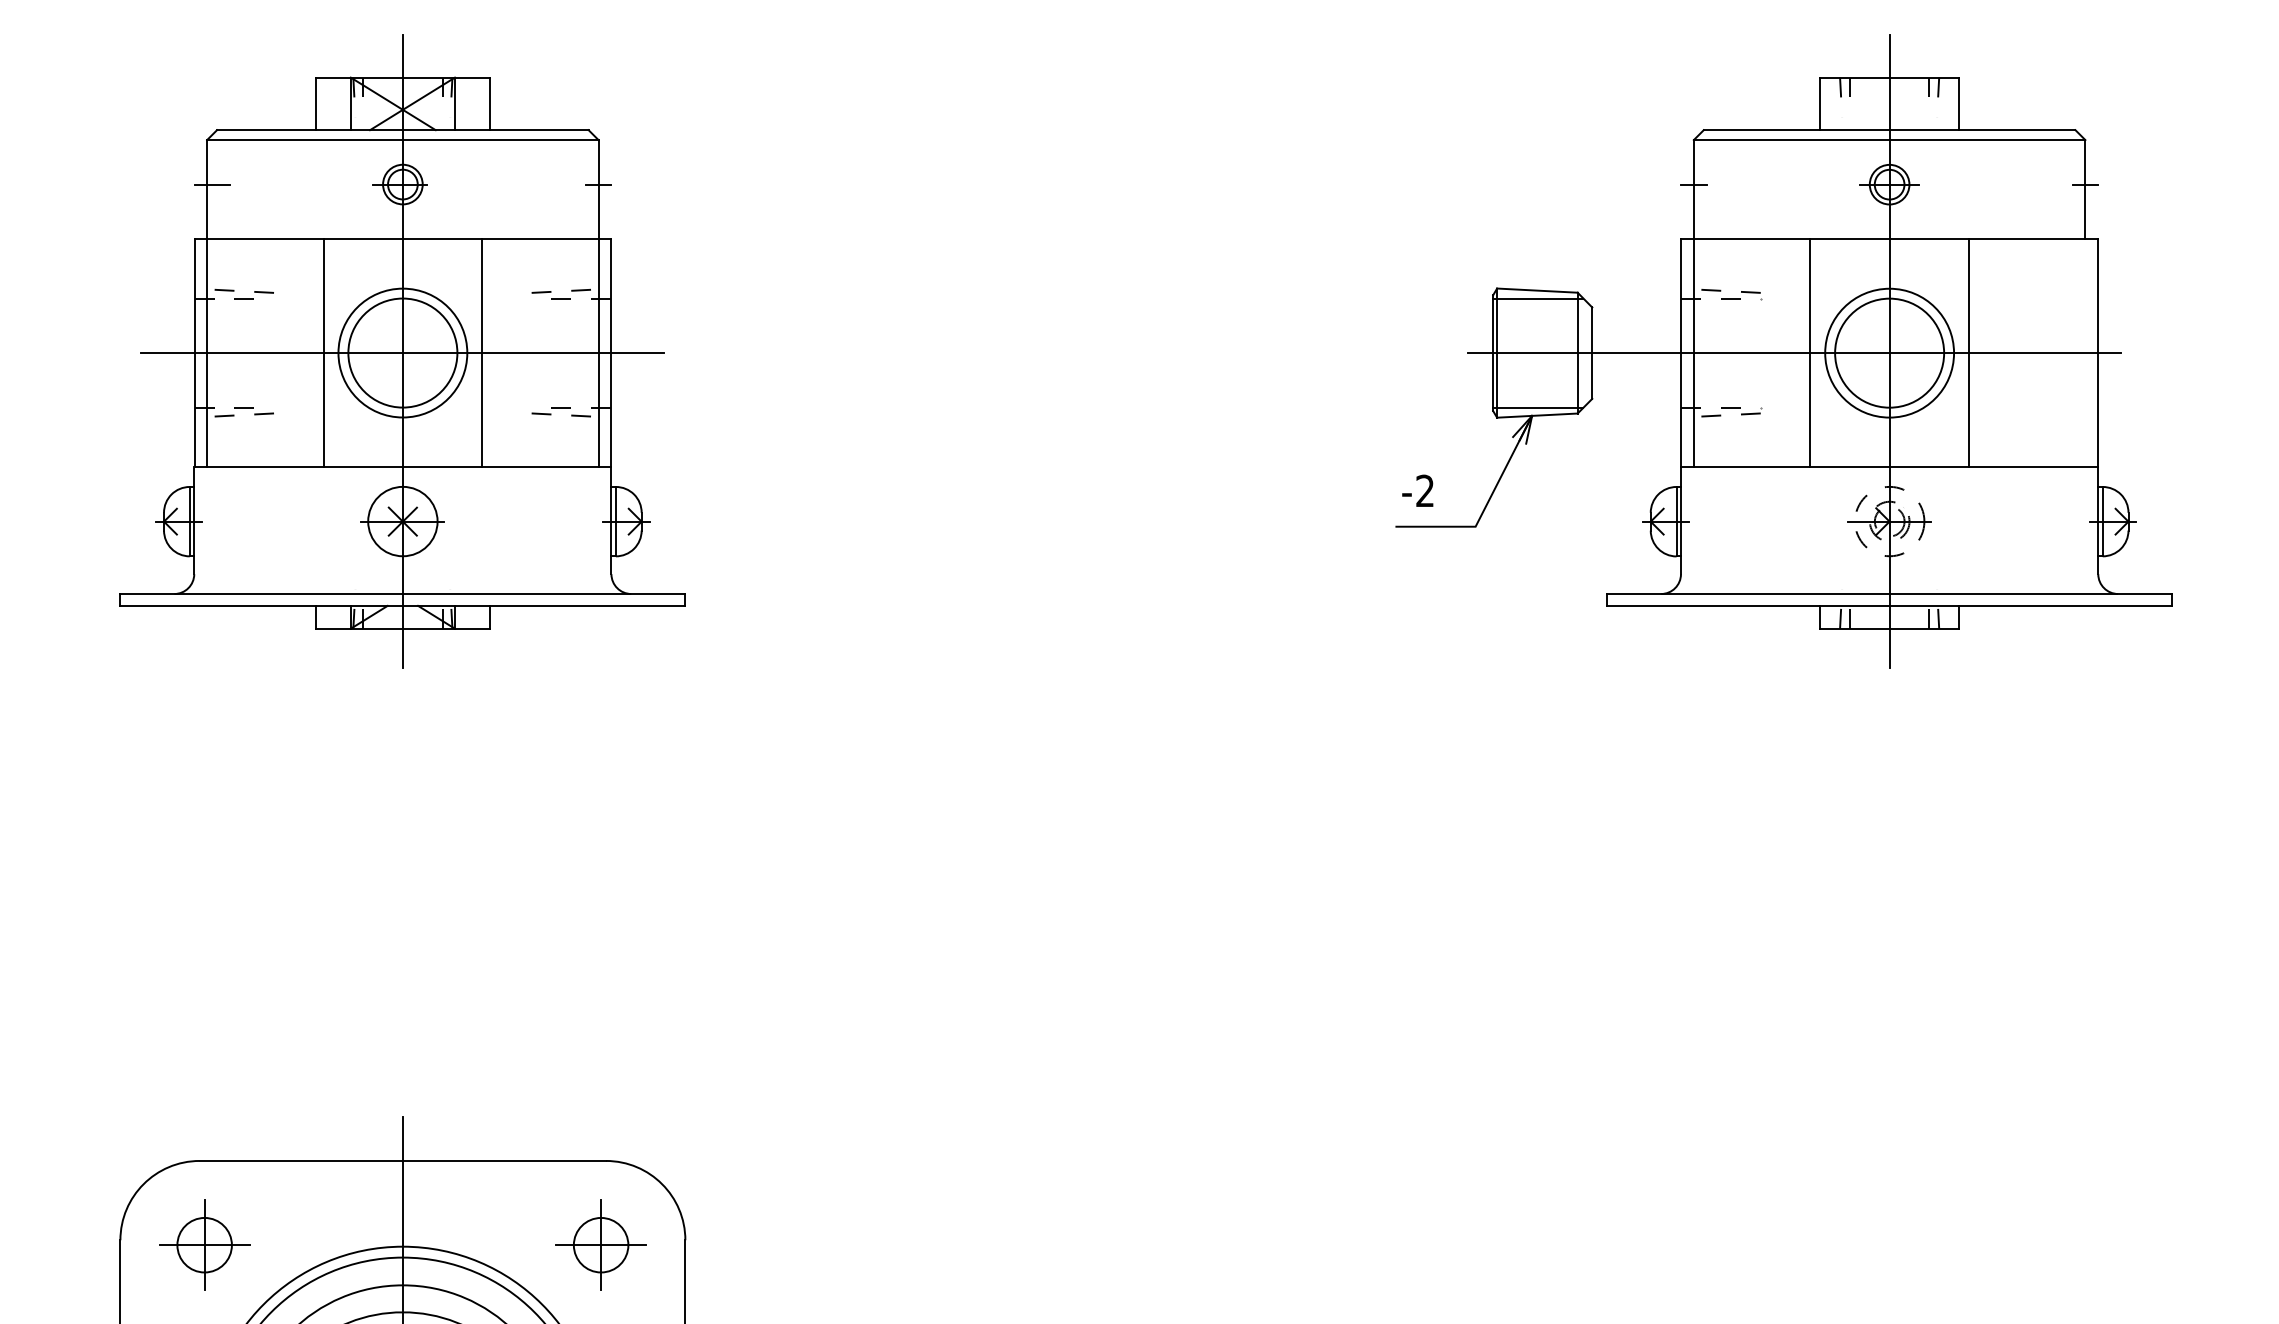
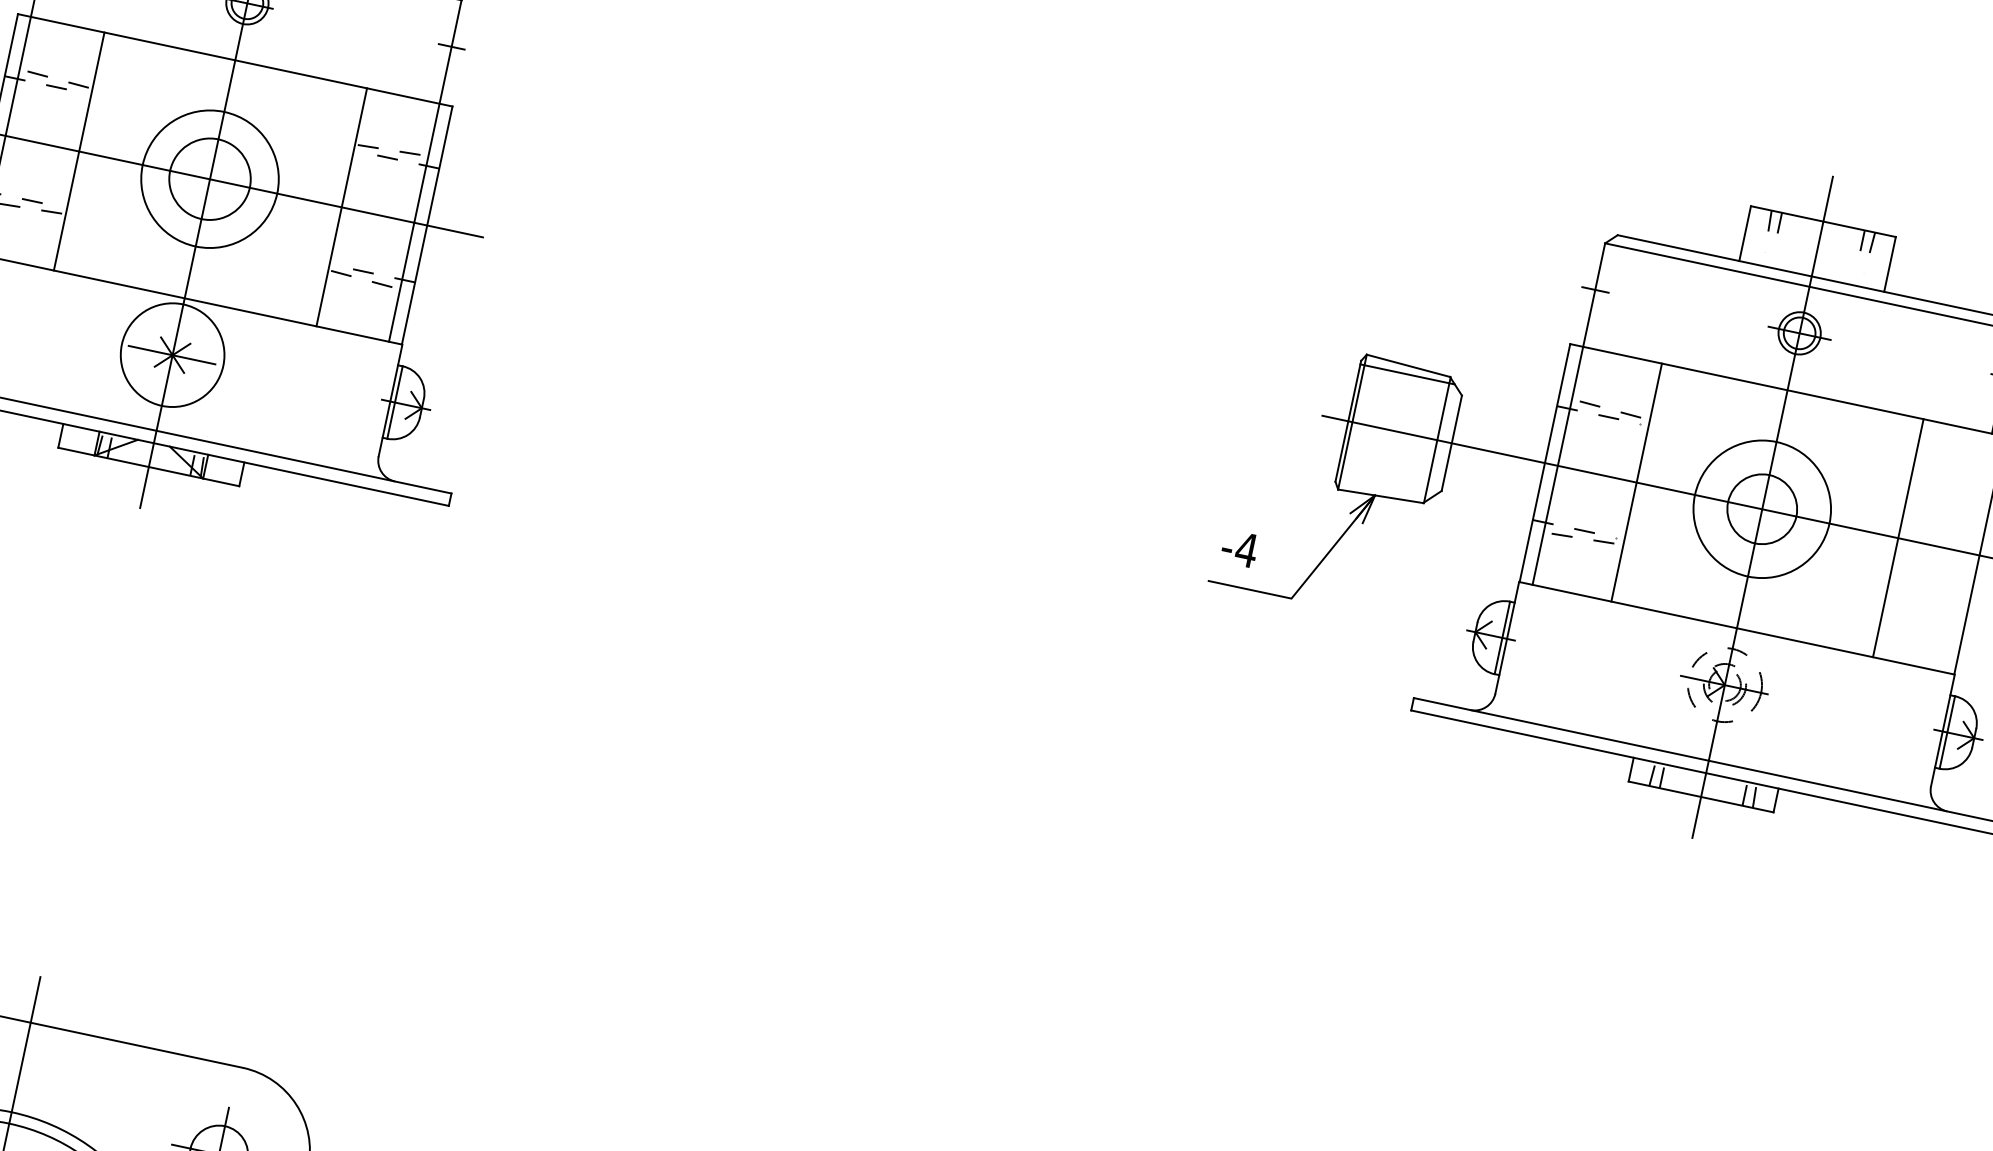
circle: (402, 352) -> (209, 178), size x0.7
circle: (1889, 352) -> (1762, 508), size x0.6
line: (323, 353) -> (79, 151), moved
line: (482, 353) -> (342, 207), moved
line: (1810, 353) -> (1636, 482), moved
line: (1968, 353) -> (1897, 538), moved
line: (1538, 407) -> (1383, 488), removed
text: (1424, 490) -> (1246, 549), -2 -> -4
circle: (402, 521) -> (172, 354), size x1.4

